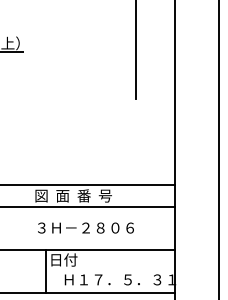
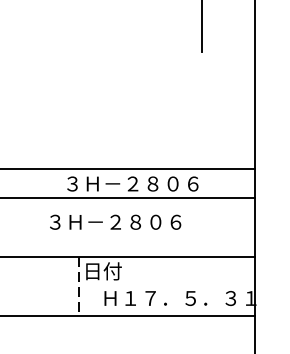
text: (84, 195) -> (131, 183), 図  面  番  号 -> ３Ｈ－２８０６
text: (85, 227) -> (114, 221), moved
line: (46, 271) -> (79, 287), solid -> dashed

